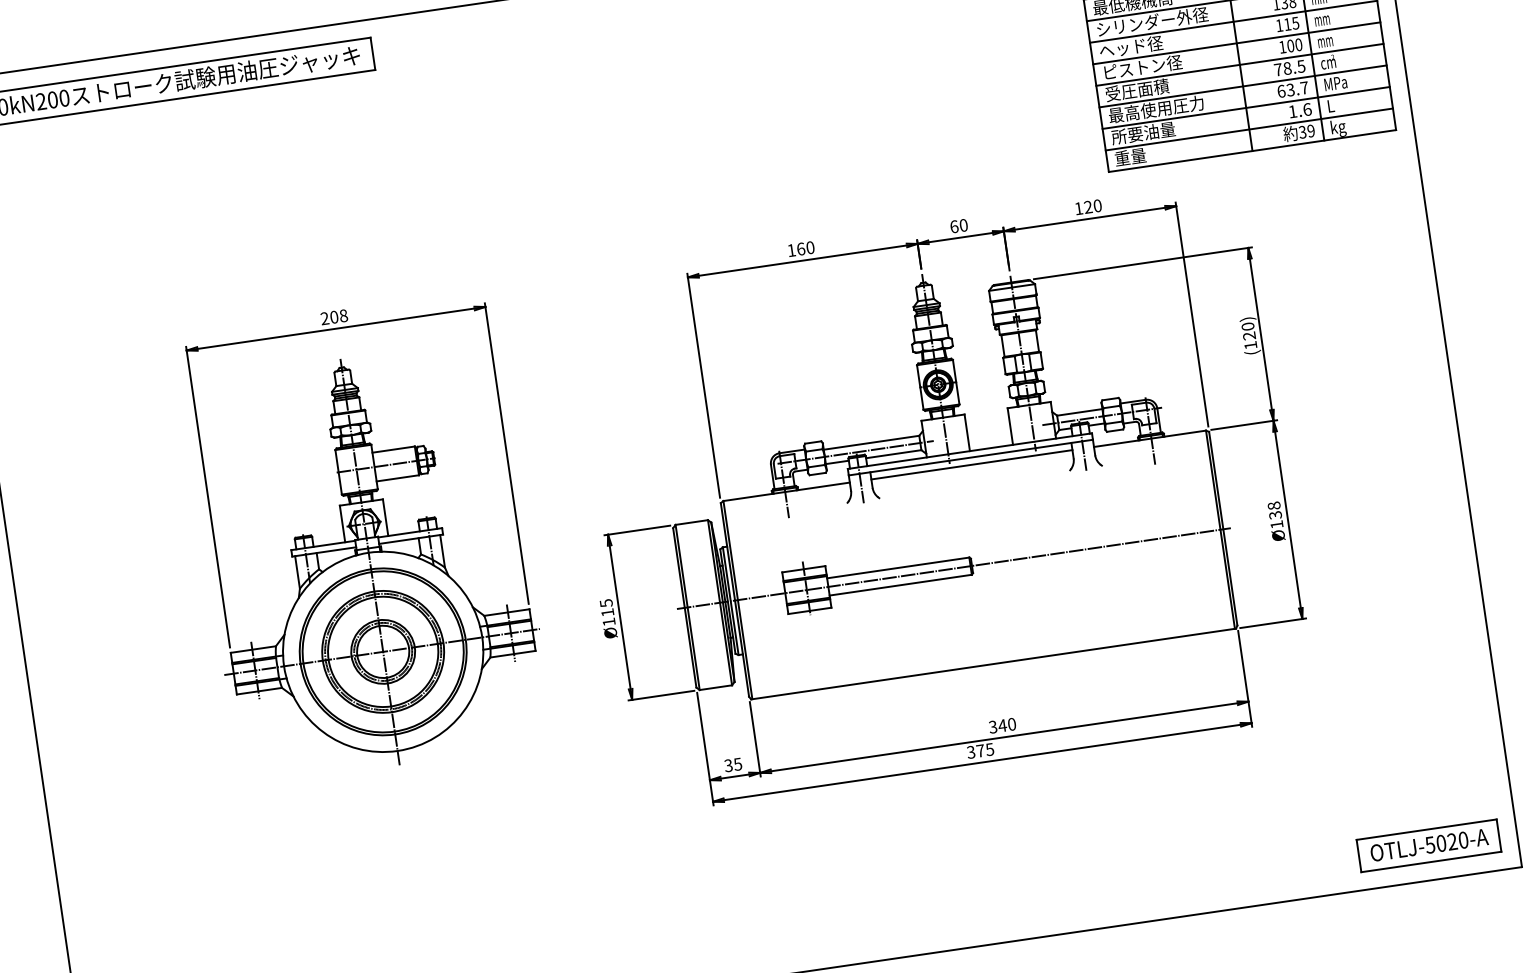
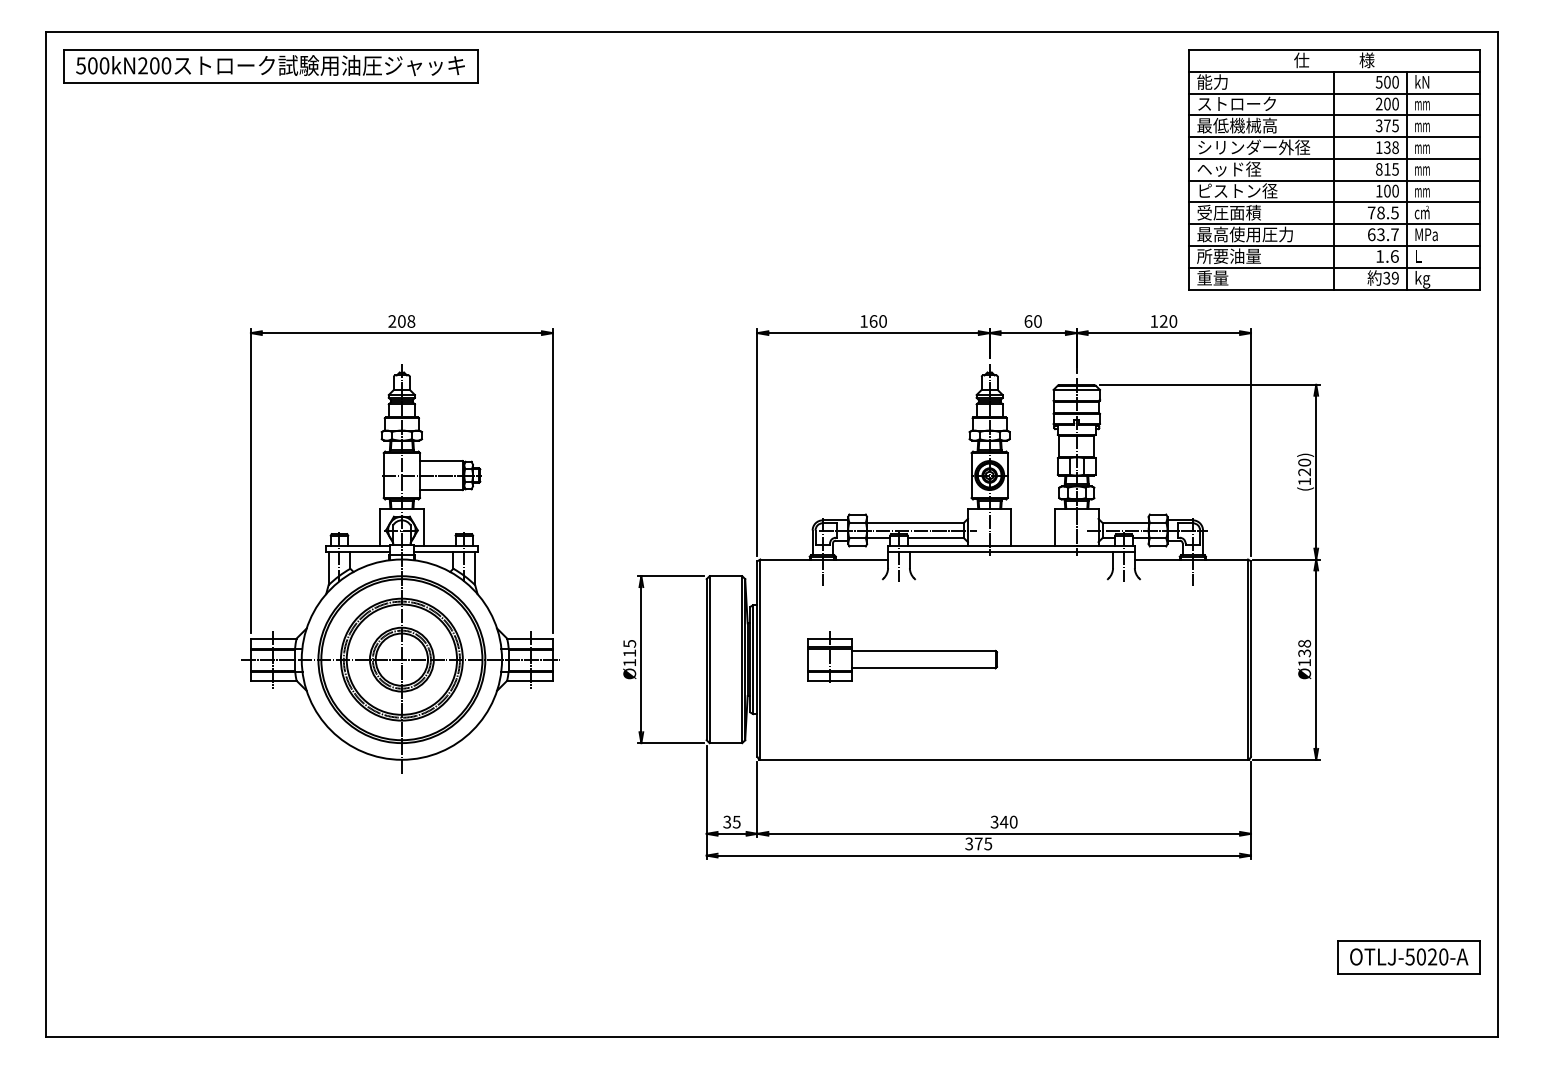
text: (1279, 25) -> (1379, 169), 115 -> 815
line: (971, 464) -> (1011, 559), removed
line: (953, 568) -> (978, 659), removed
part: (1428, 845) -> (1408, 957), moved

